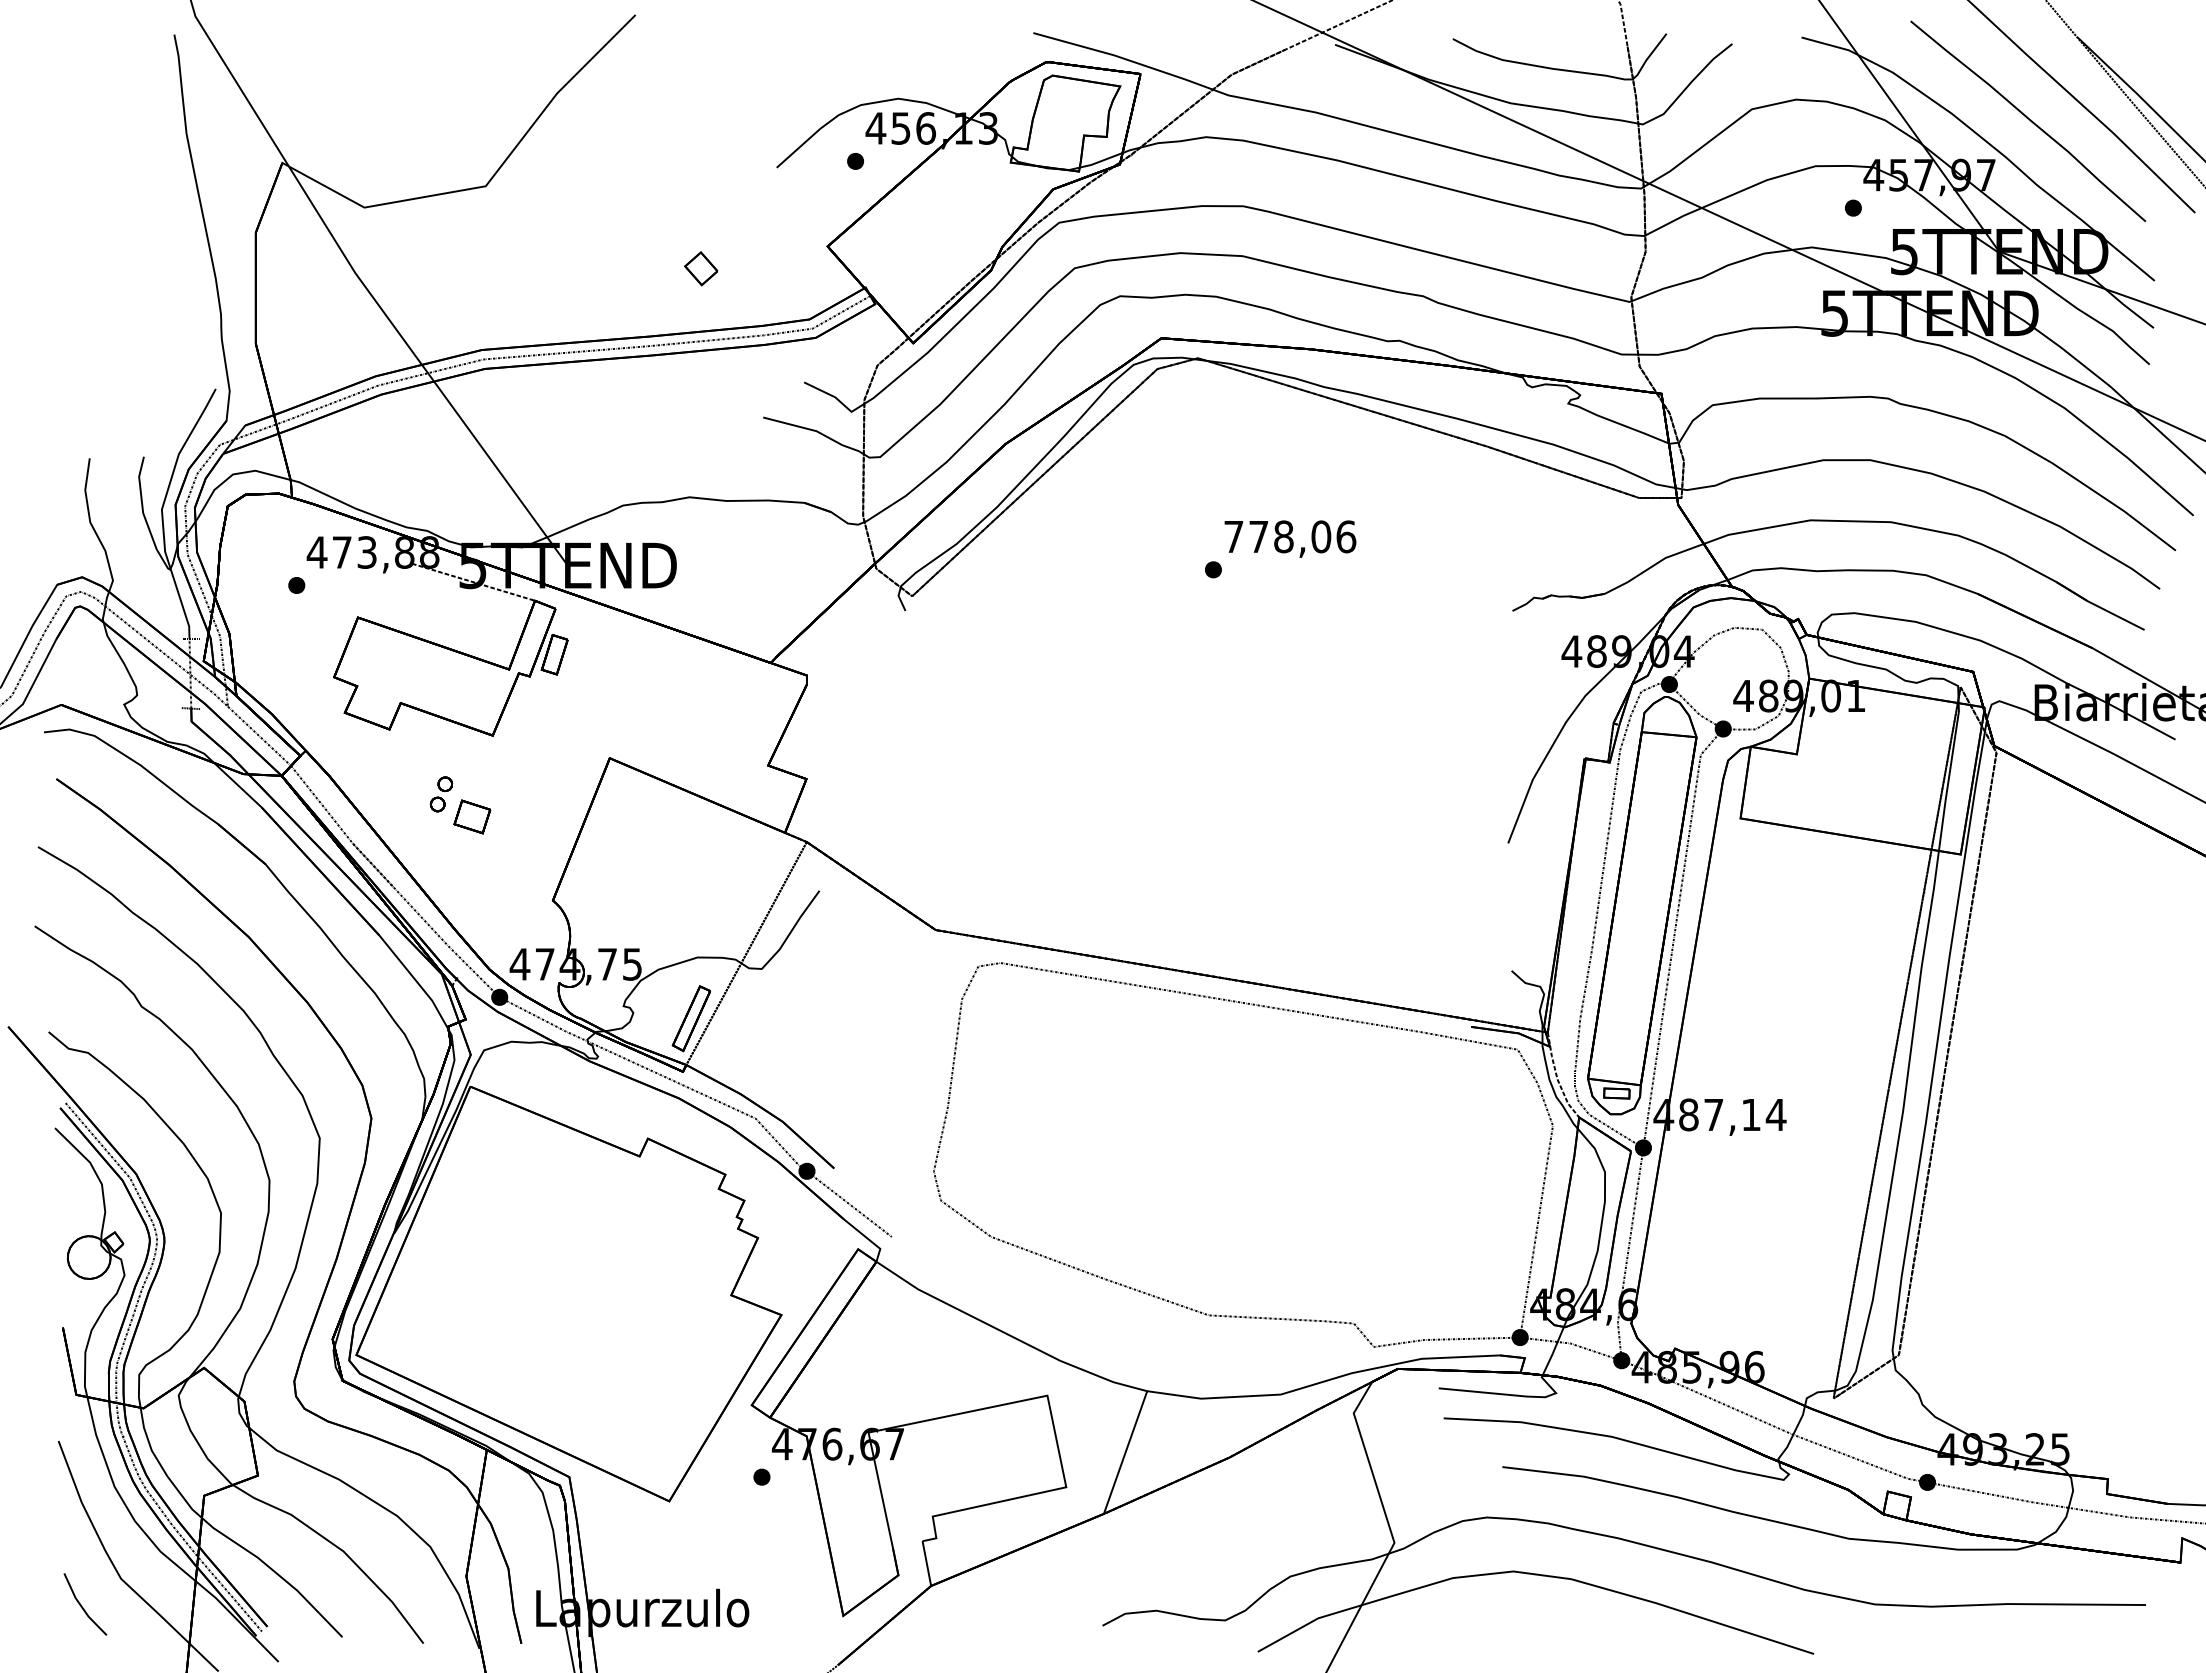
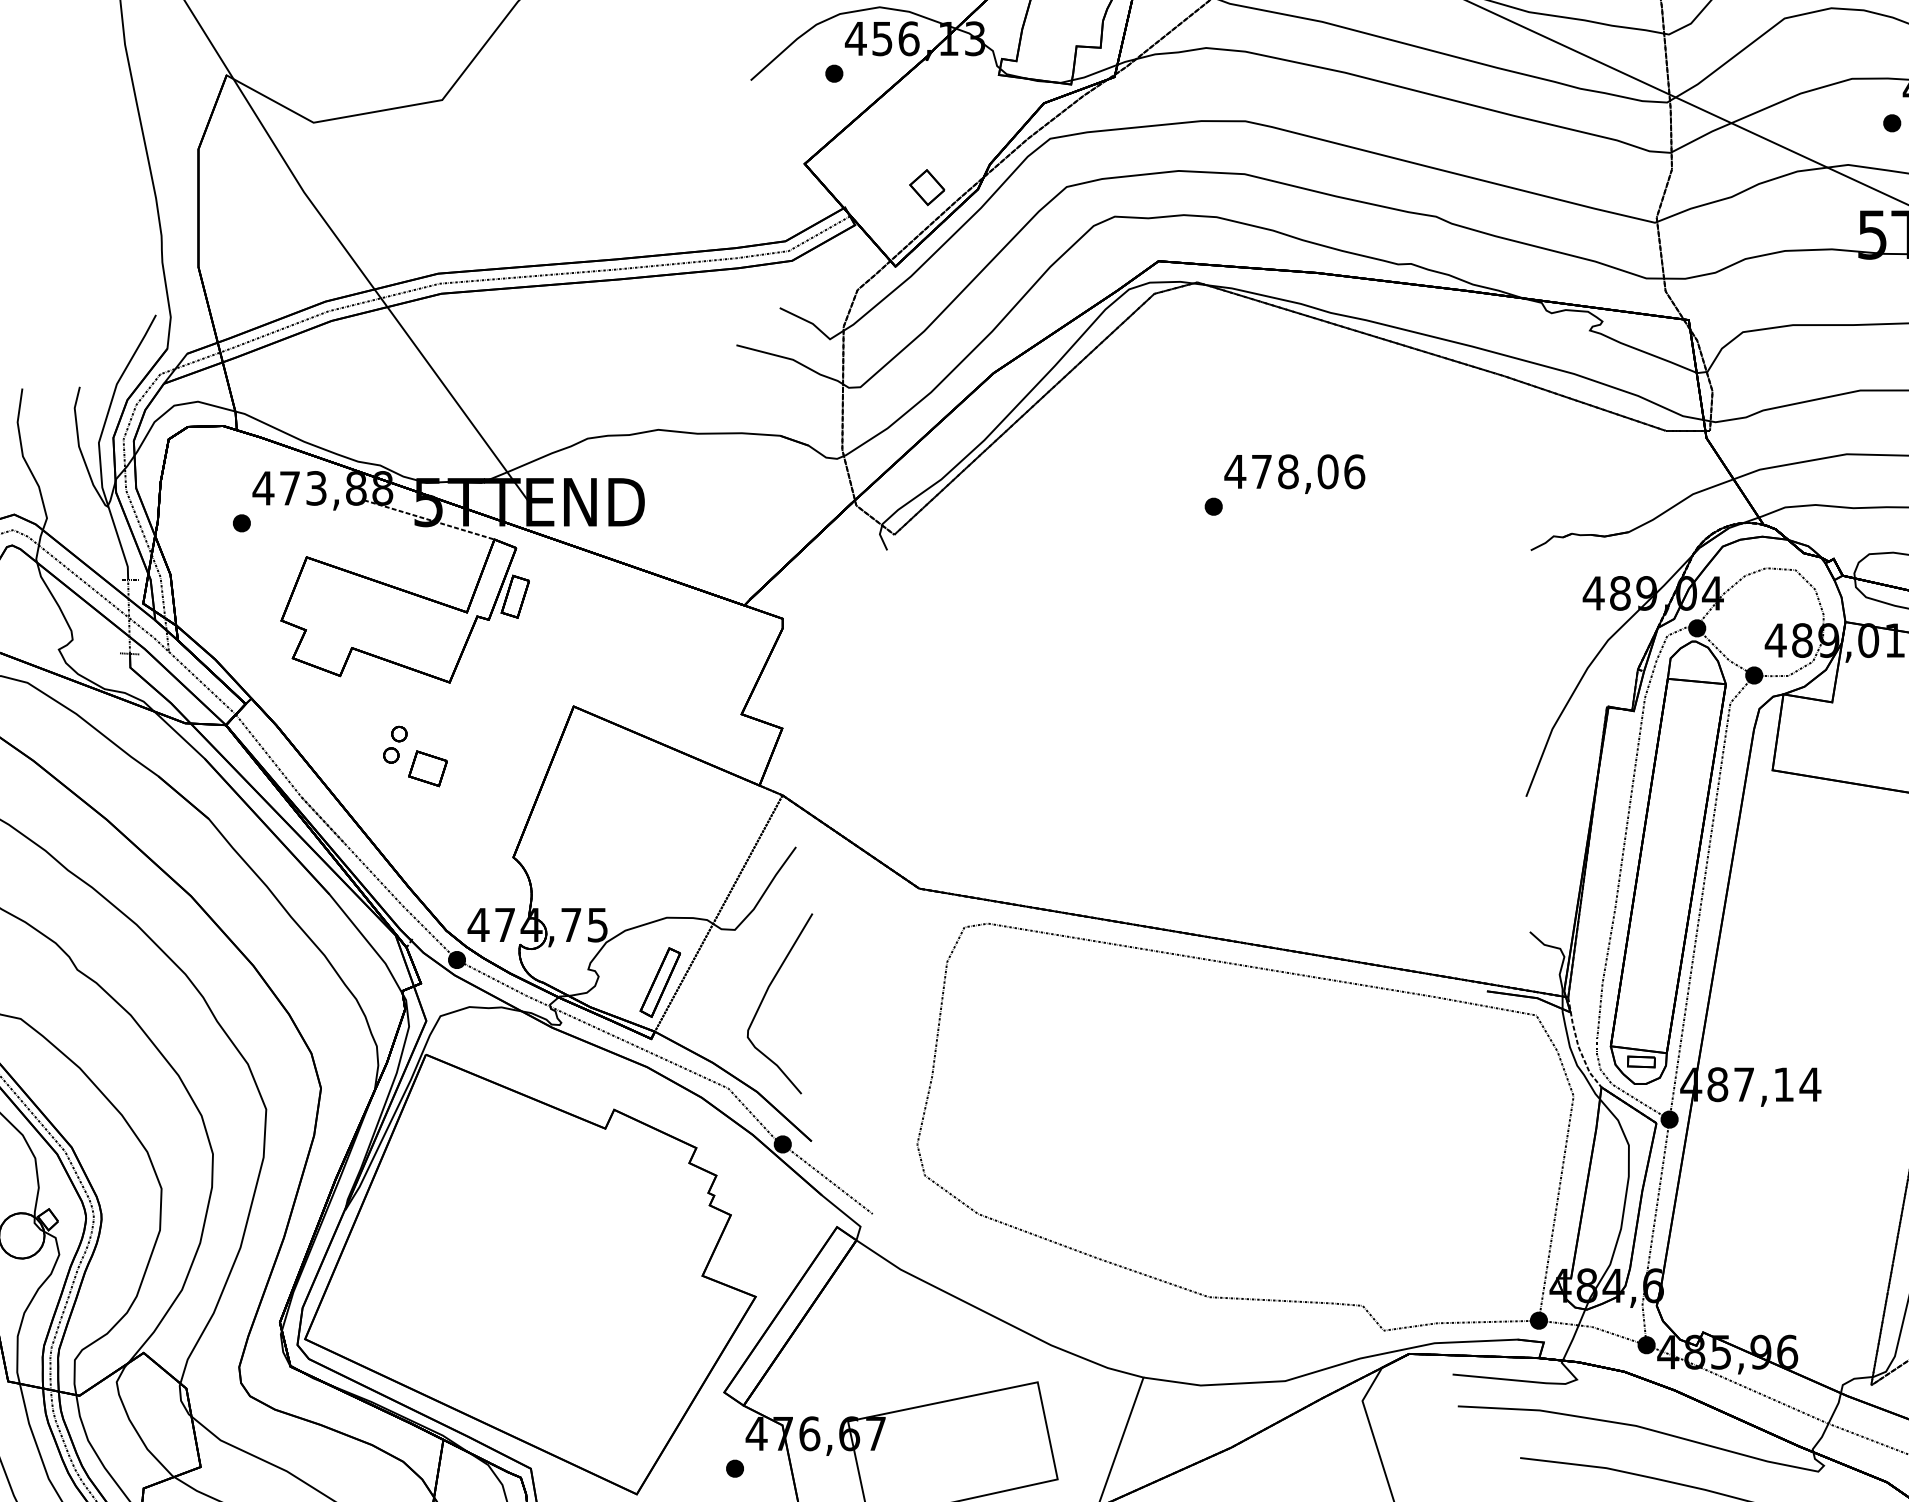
part: (701, 268) -> (927, 187), moved
text: (1233, 536) -> (1234, 471), 778,06 -> 478,06
curve: (790, 1032) -> (765, 997), added

